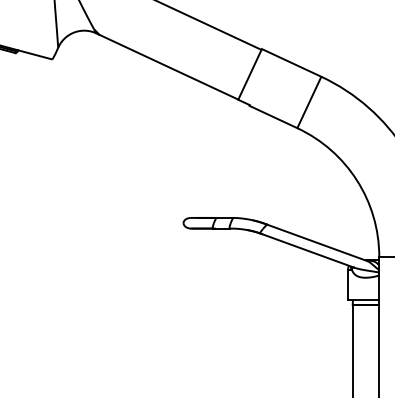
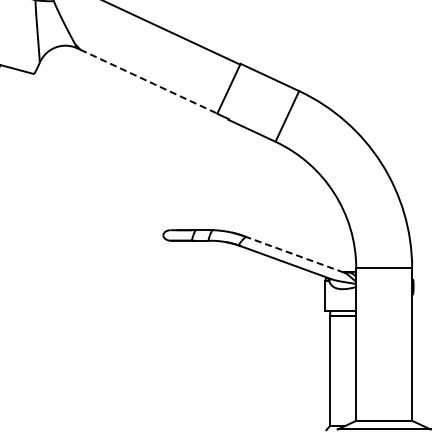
line: (168, 67) -> (148, 81), solid -> dashed
line: (316, 242) -> (294, 254), solid -> dashed

